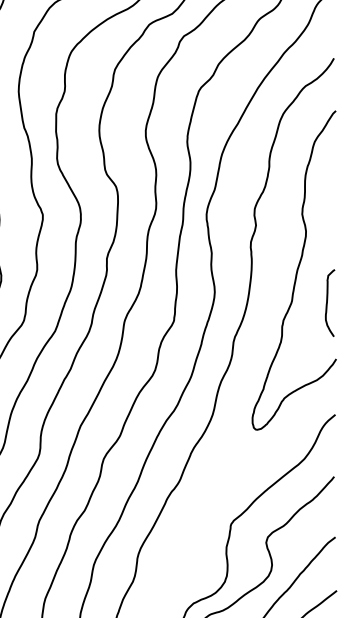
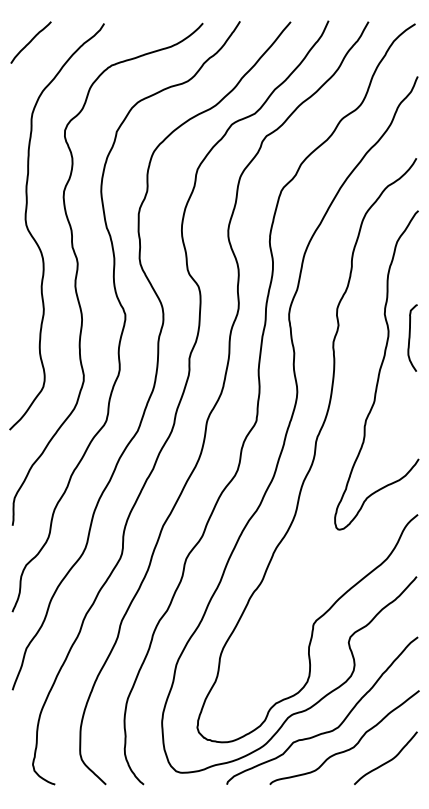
curve: (327, 302) -> (410, 337), moved

